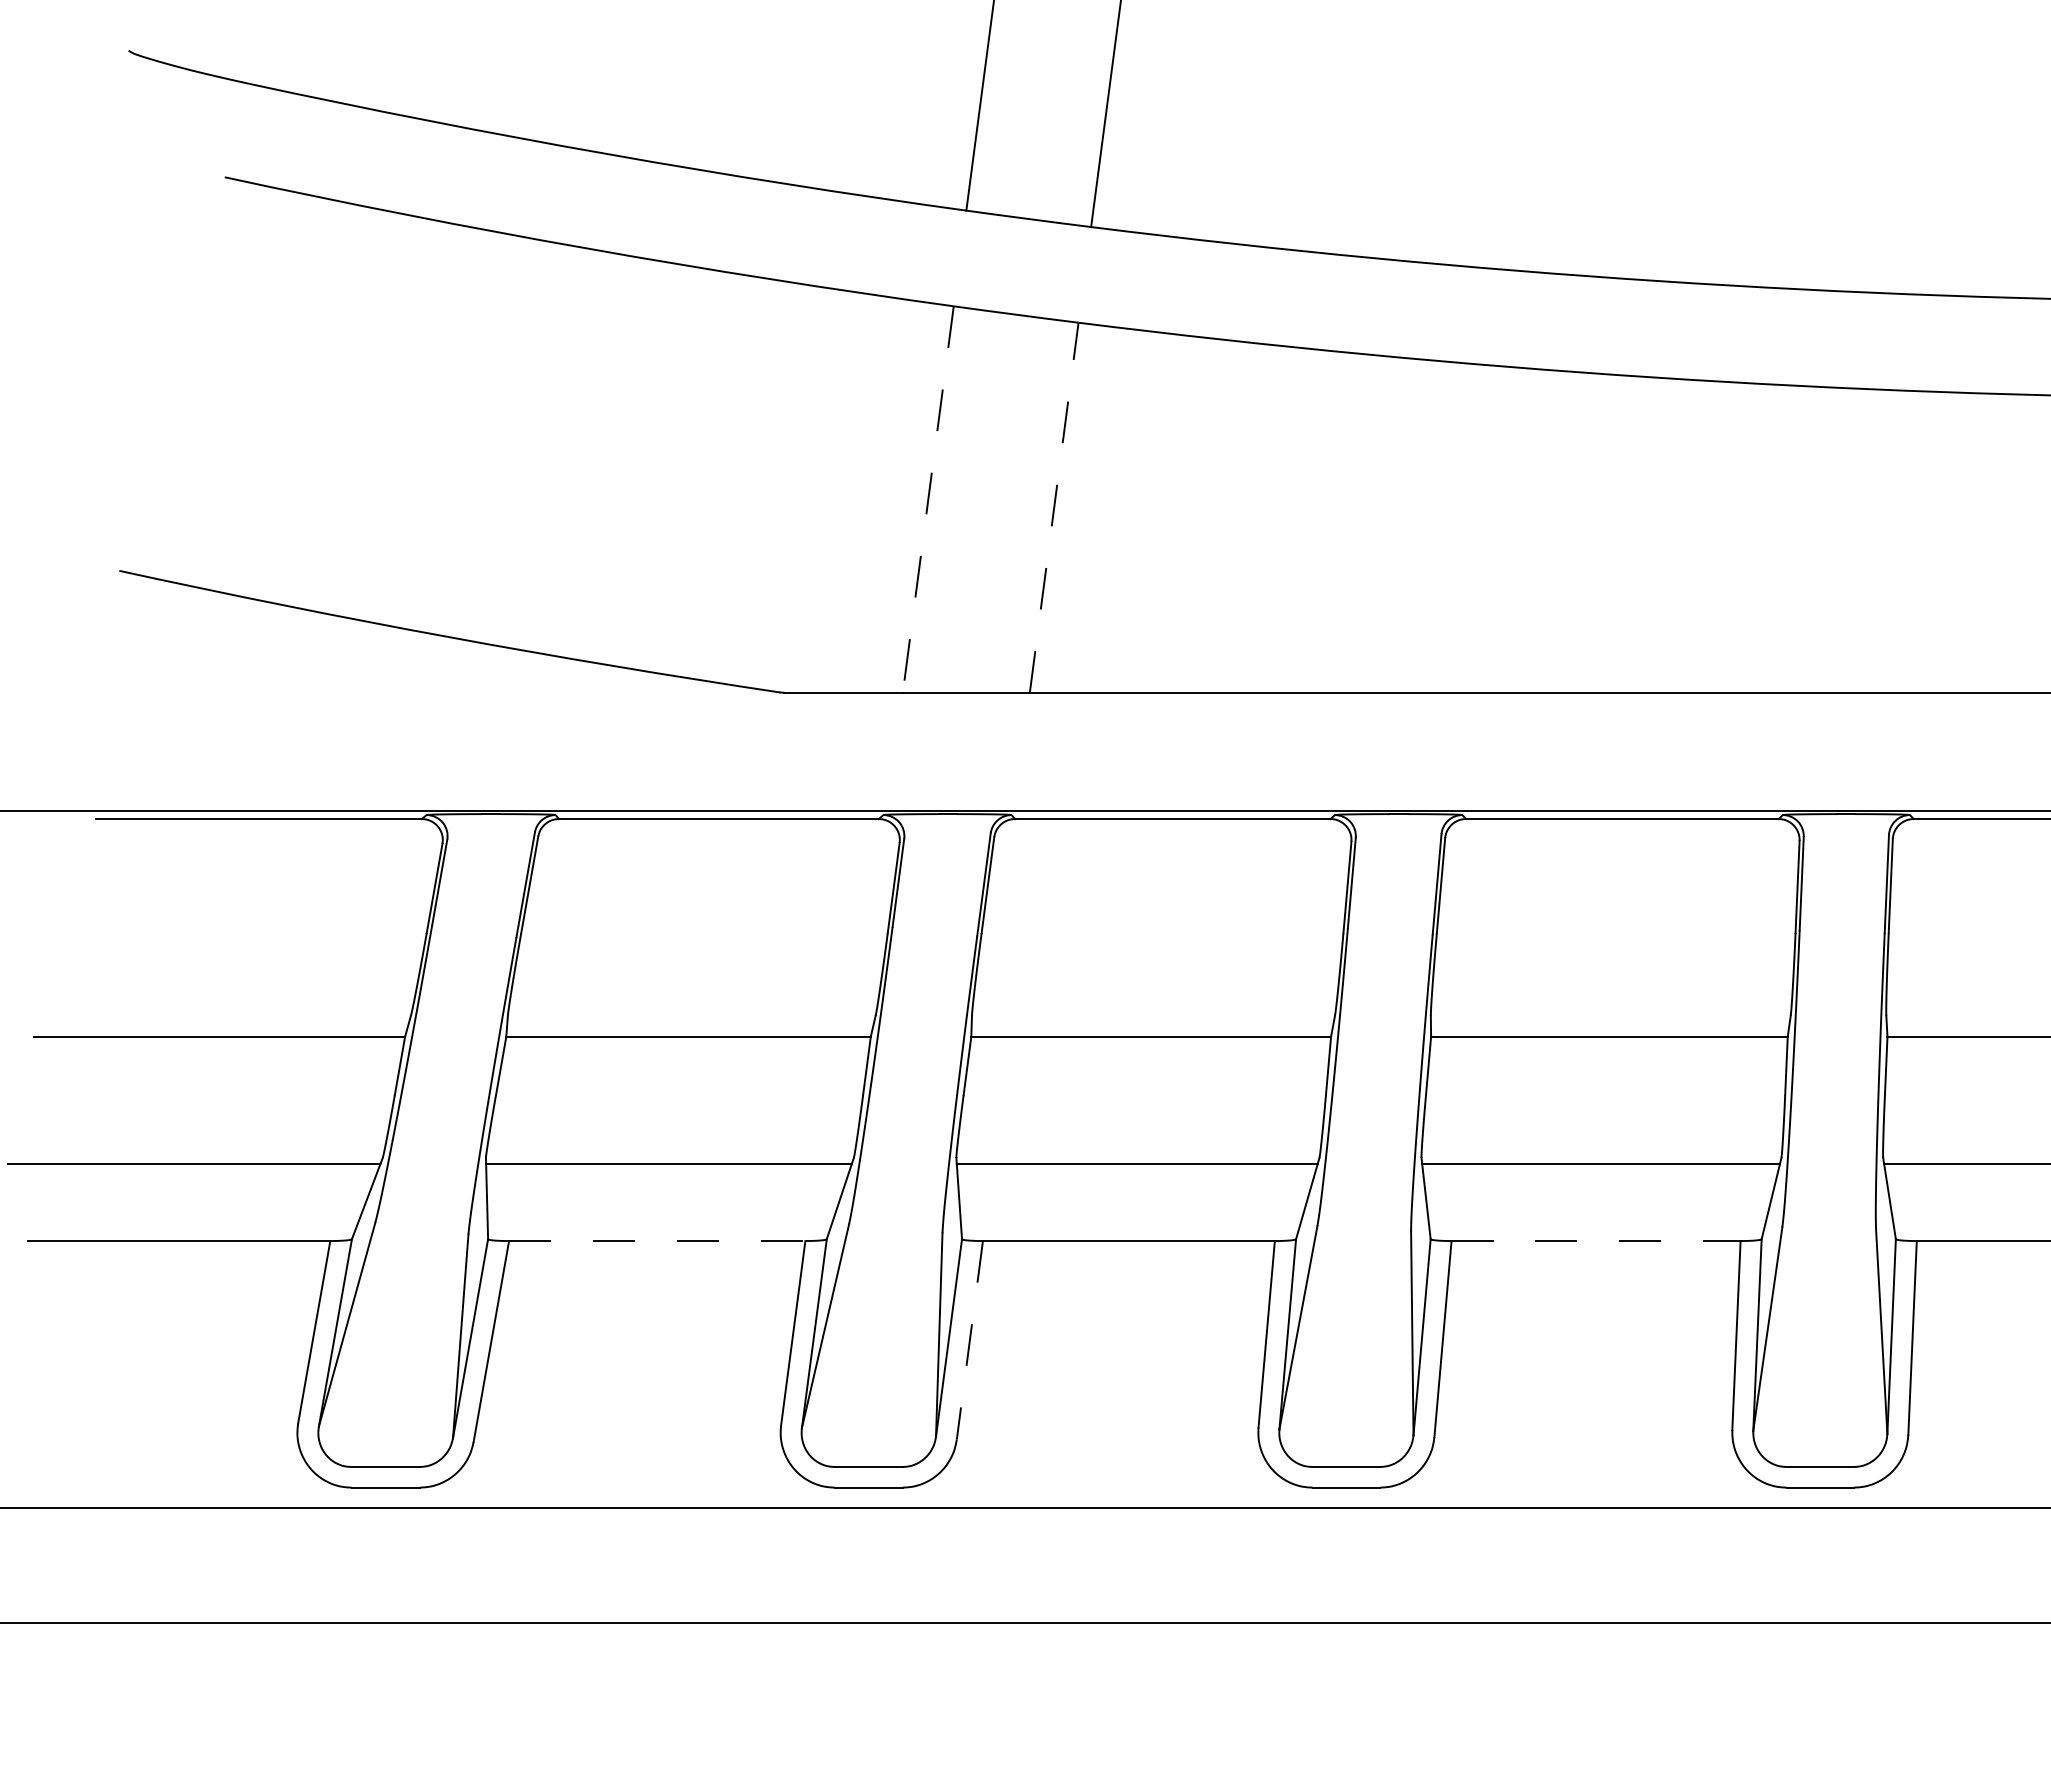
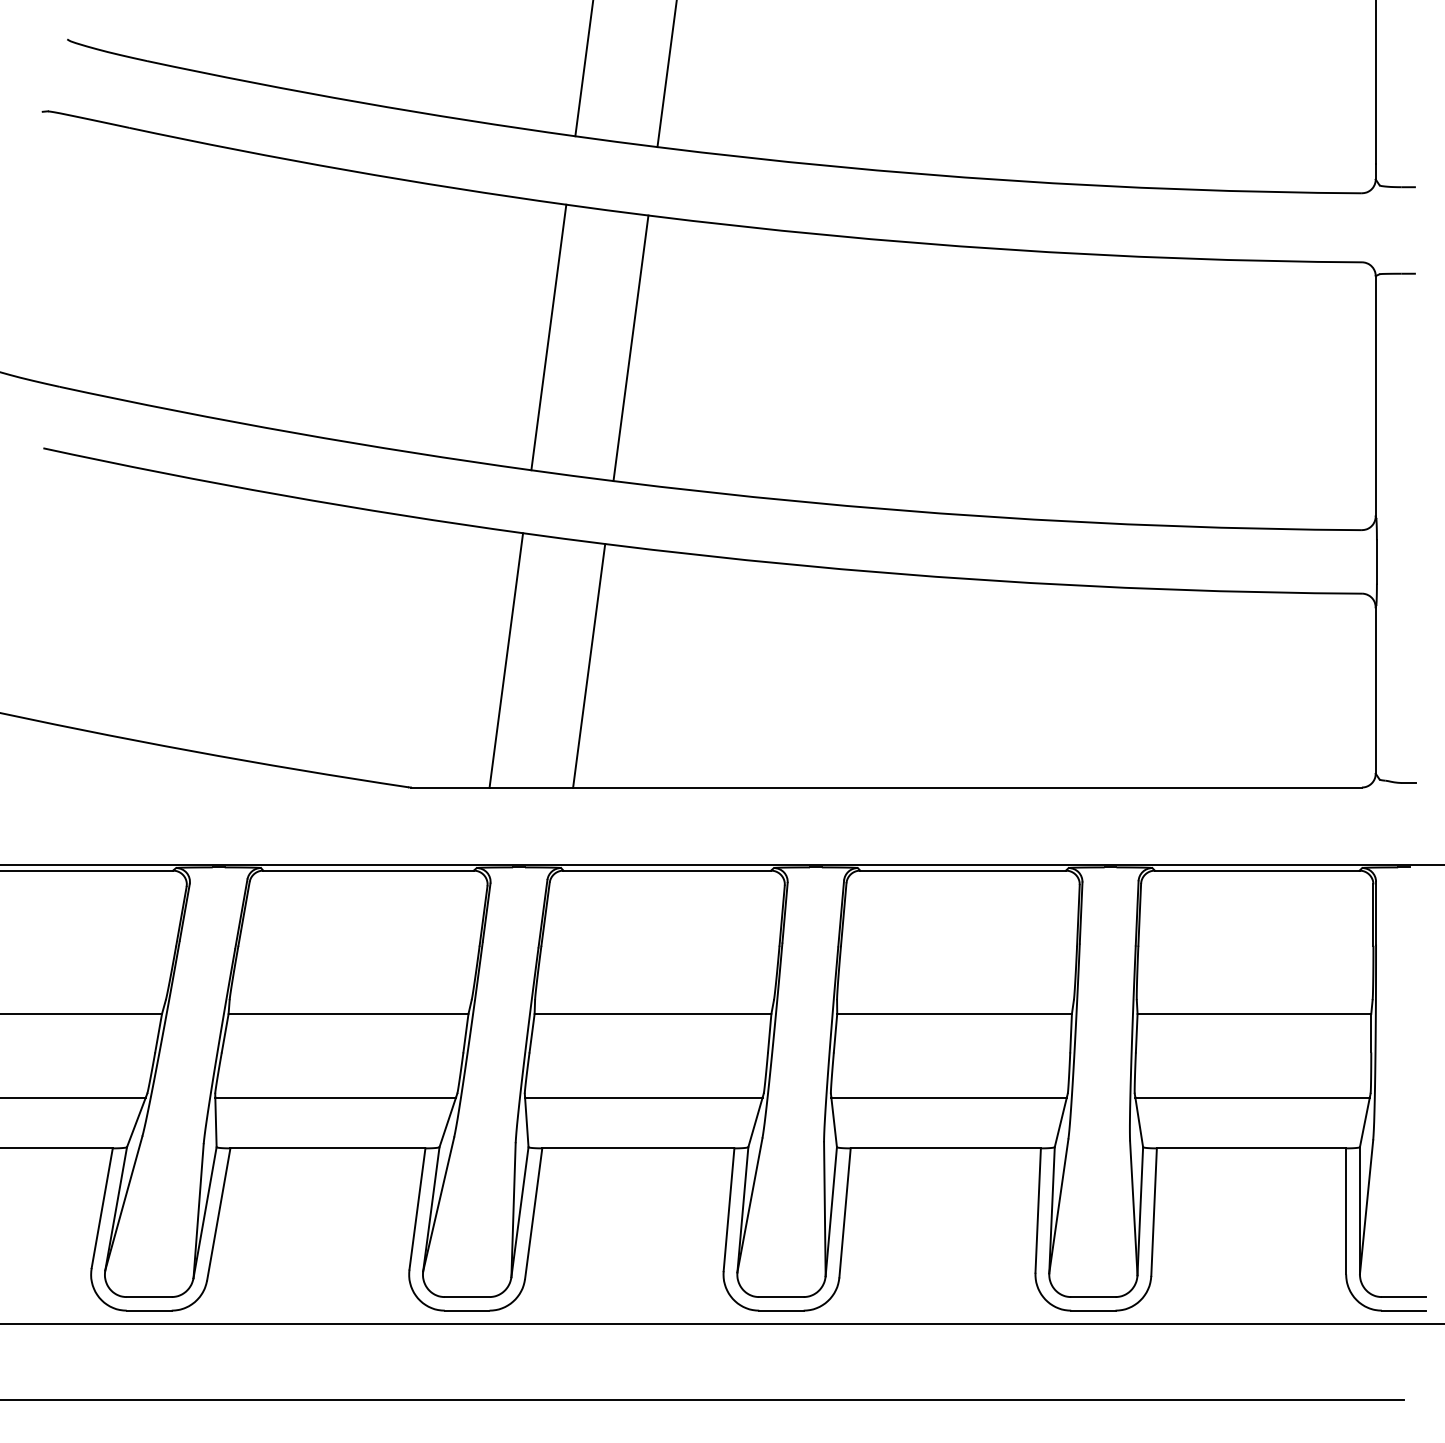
line: (928, 499) -> (506, 660), dashed -> solid
line: (1054, 507) -> (589, 665), dashed -> solid
line: (656, 1241) -> (327, 1148), dashed -> solid
line: (1597, 1241) -> (946, 1148), dashed -> solid
line: (969, 1339) -> (533, 1213), dashed -> solid

